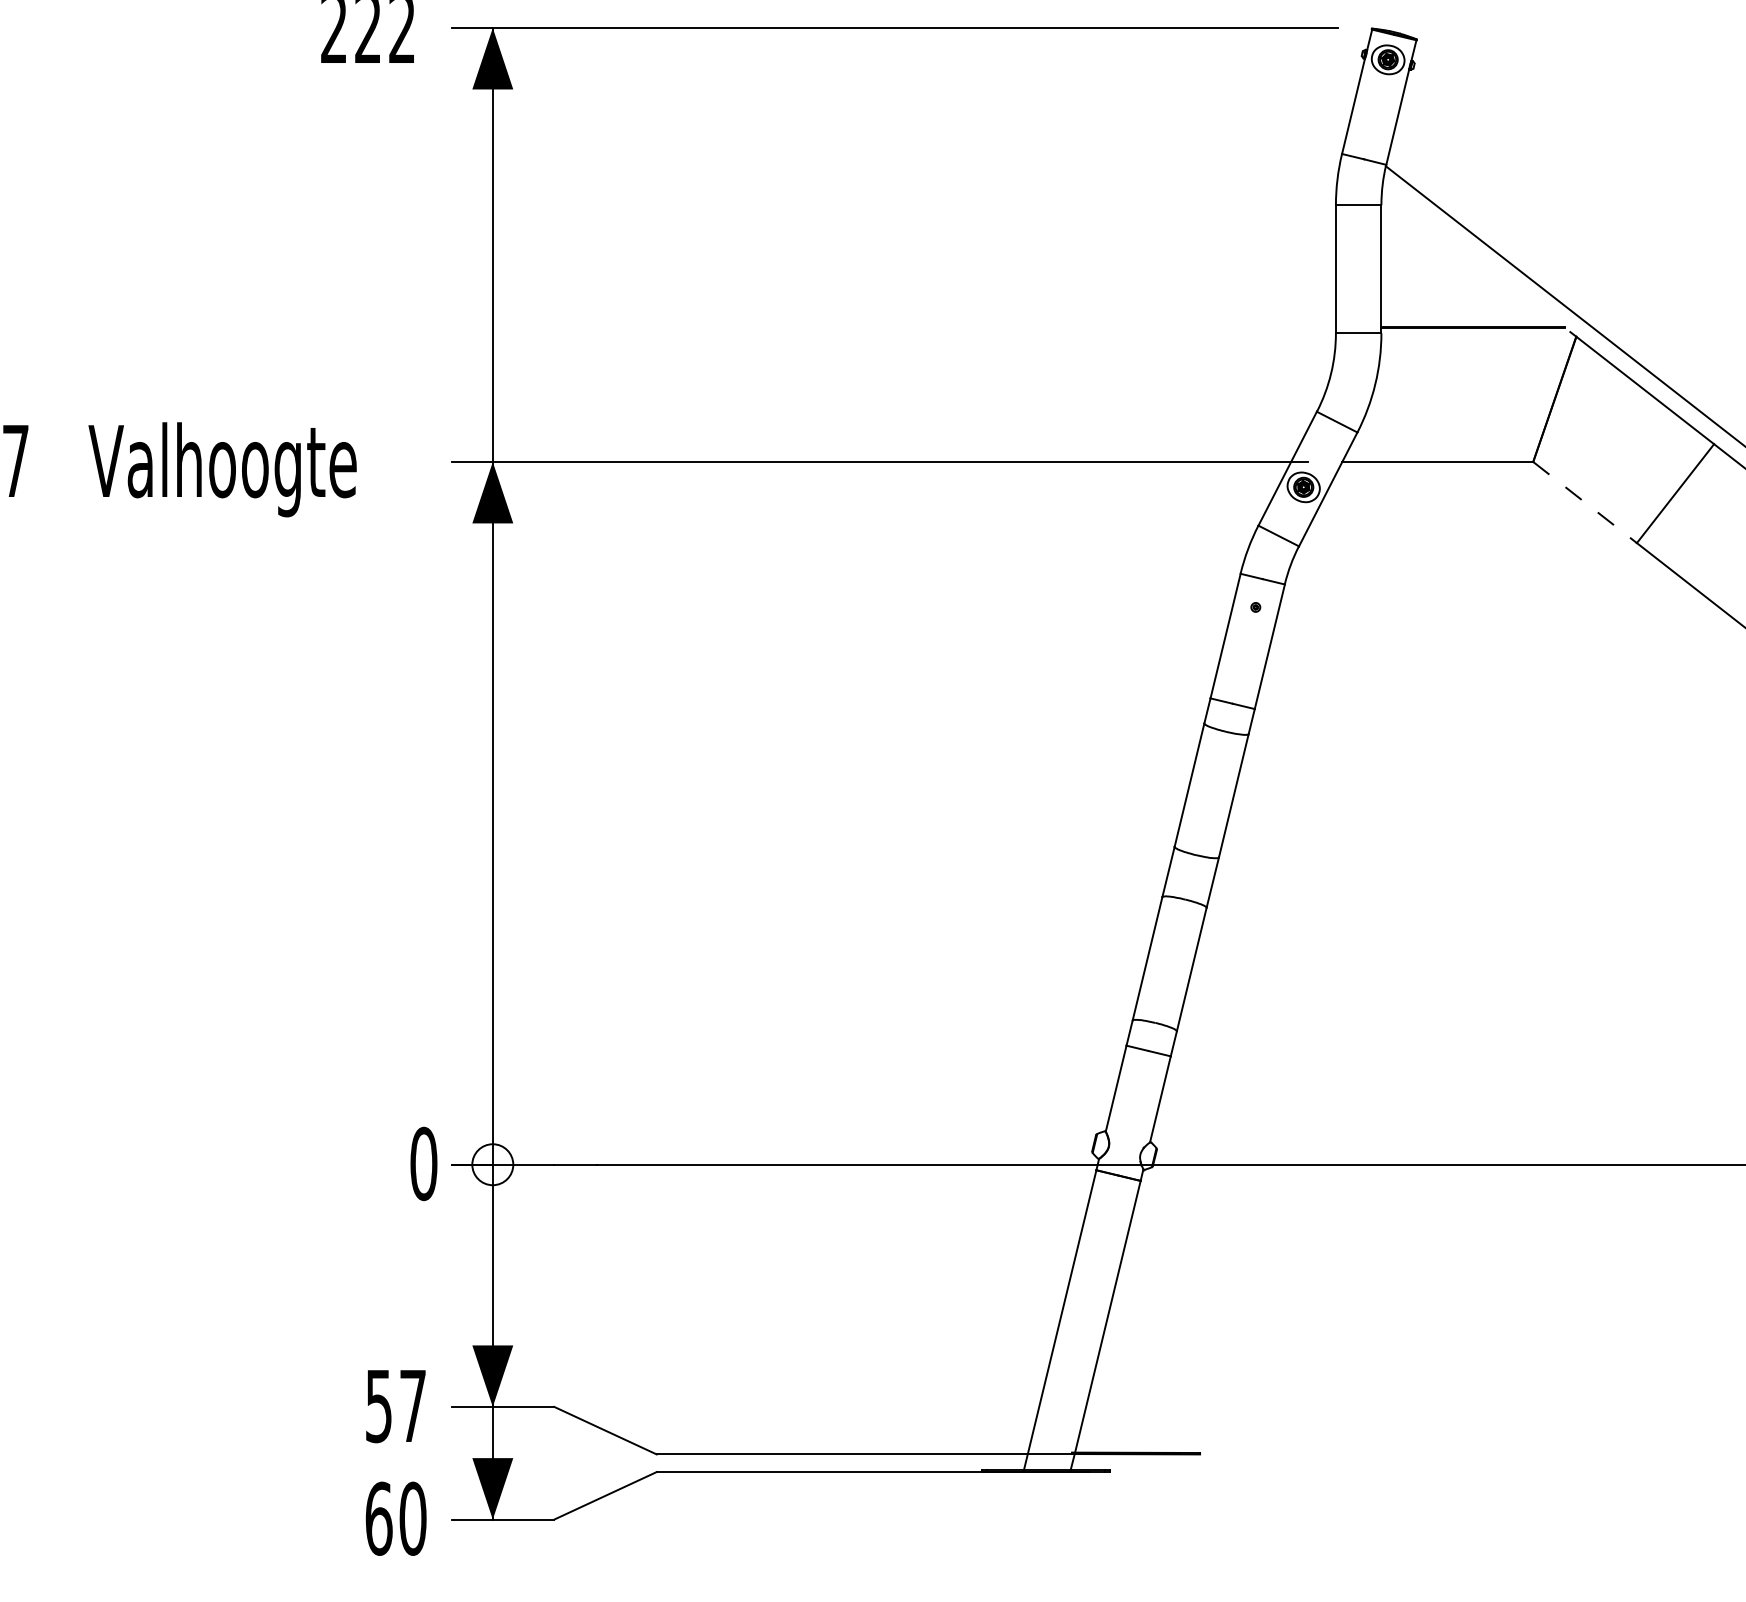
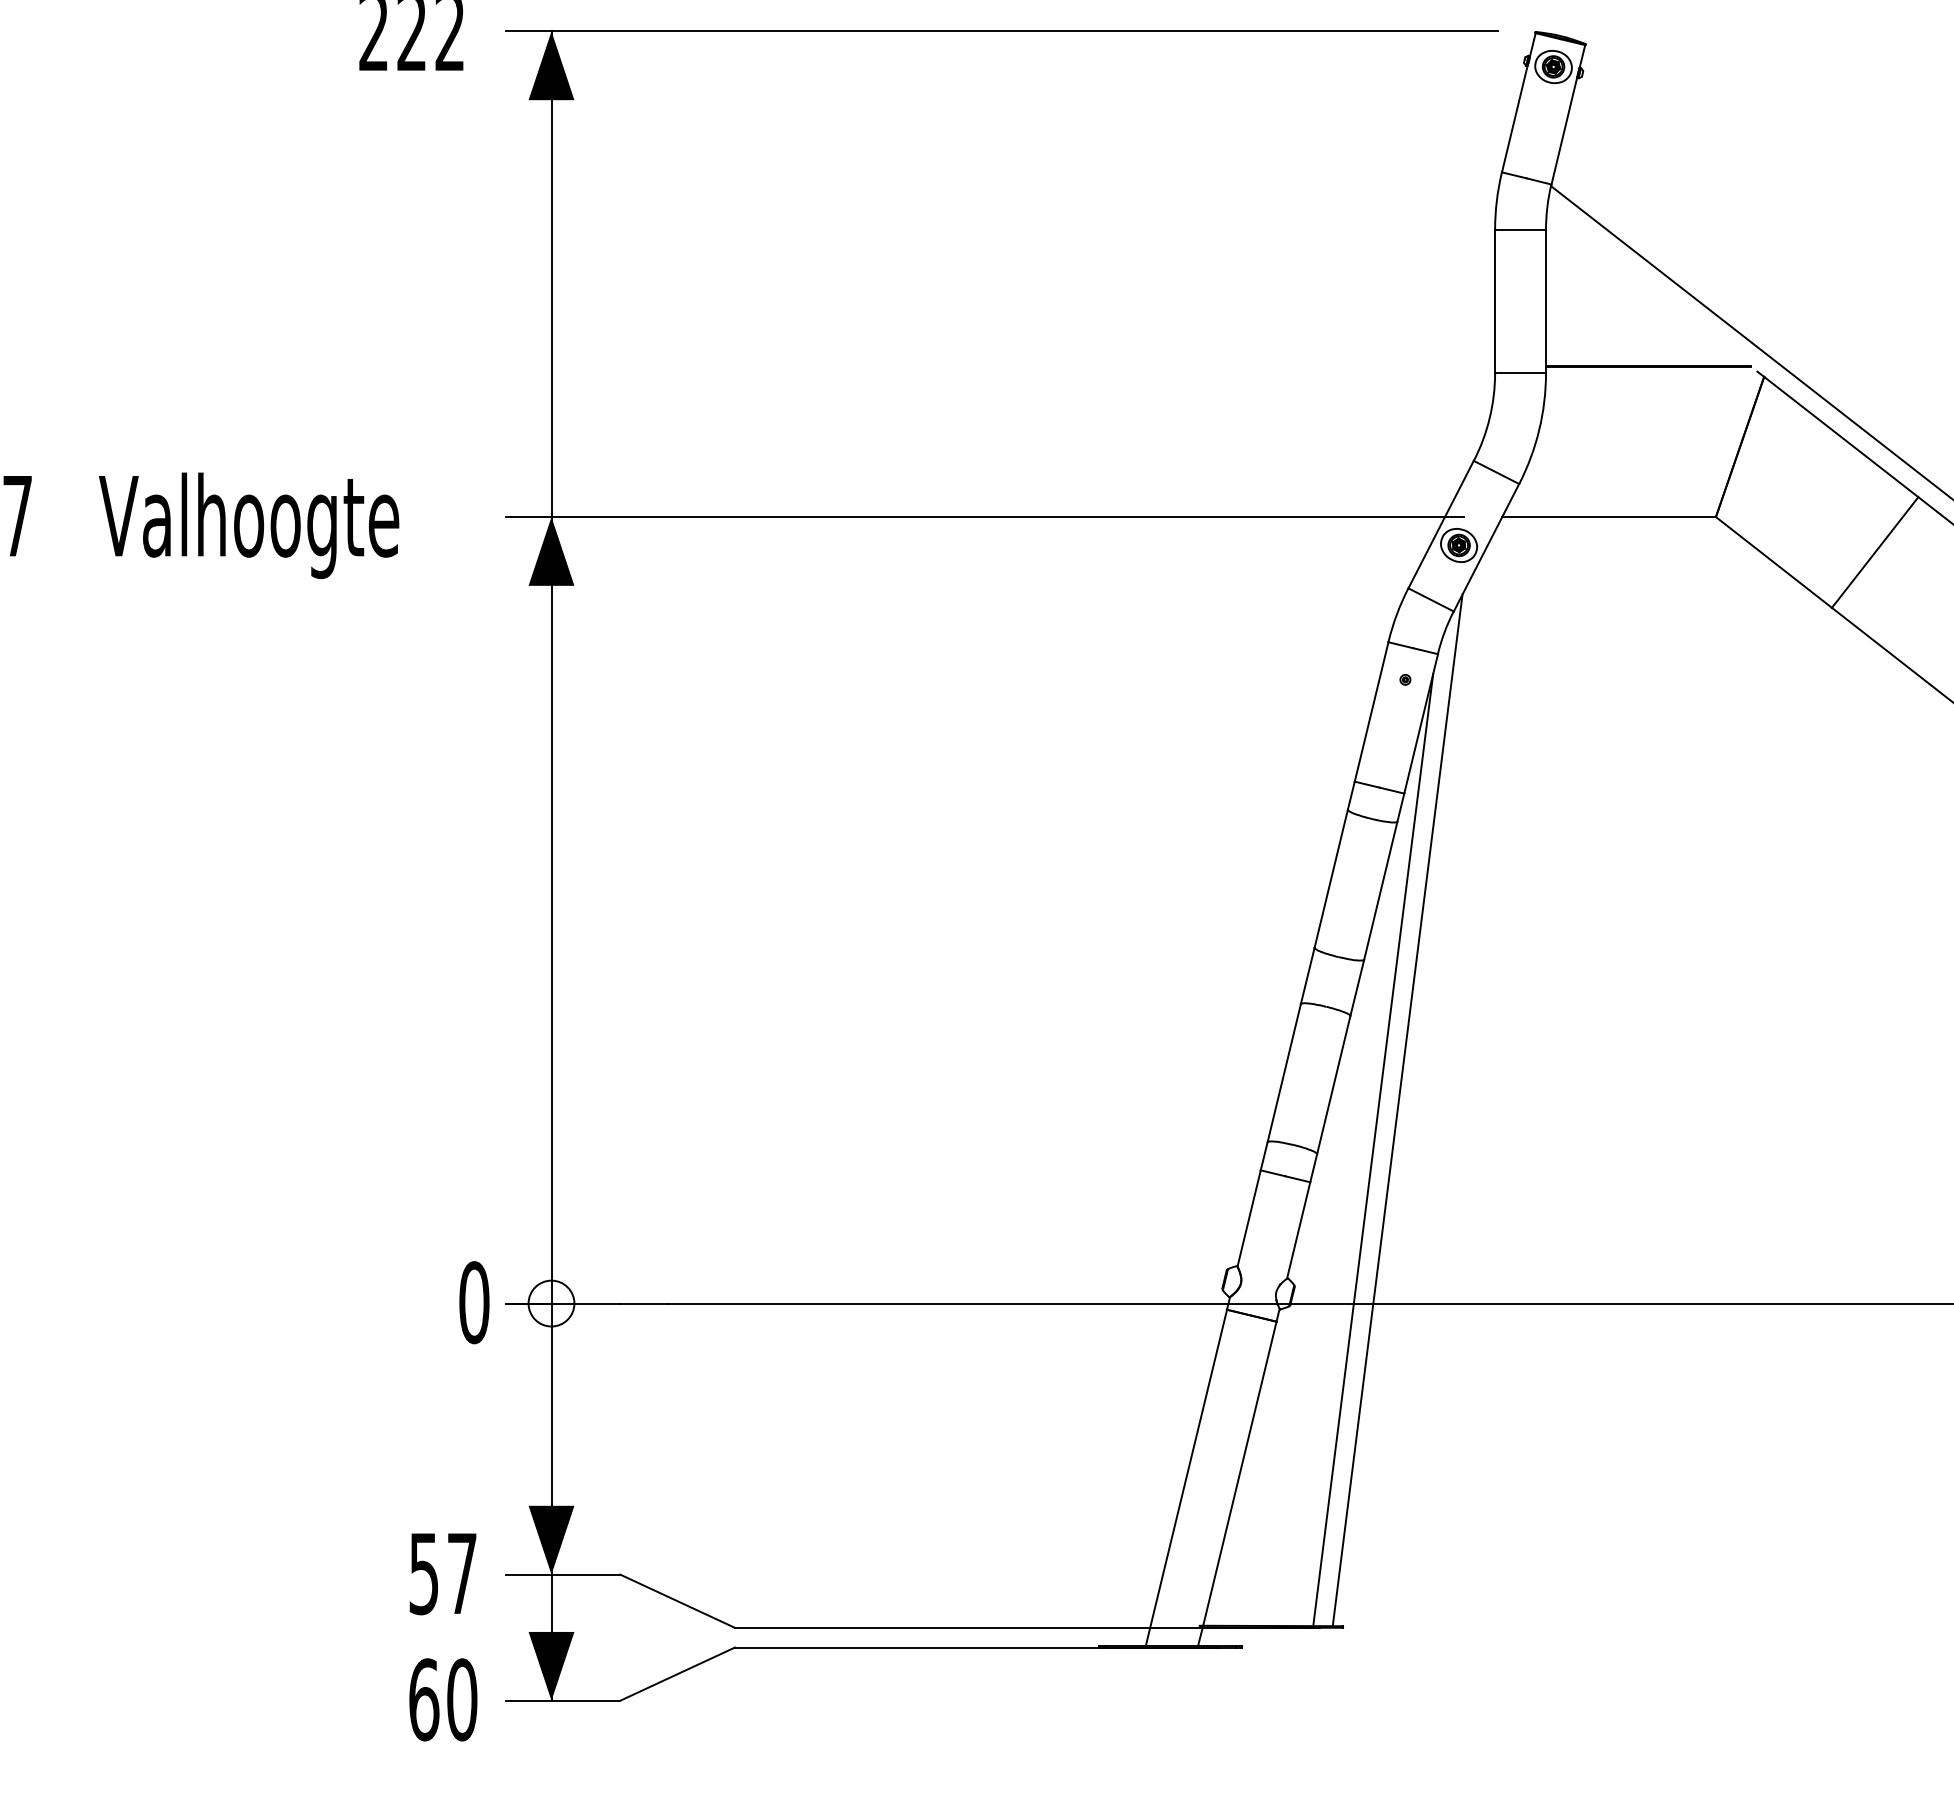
line: (1584, 502) -> (1773, 562), dashed -> solid
line: (1248, 992) -> (1397, 1110), added
line: (1227, 1027) -> (1373, 1149), added

